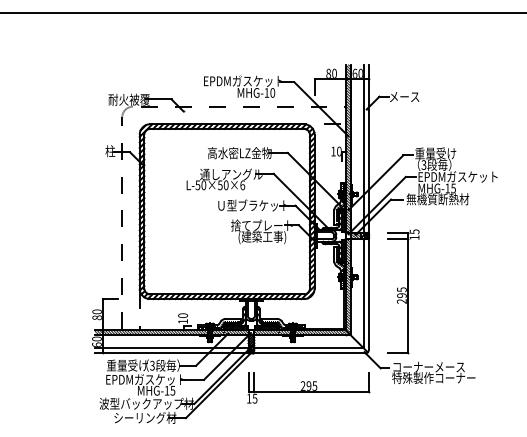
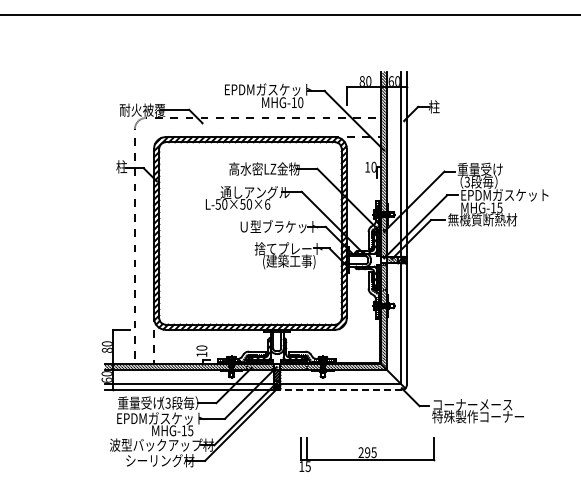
text: (404, 96) -> (445, 106), メース -> 柱
part: (403, 292) -> (444, 322), removed
line: (308, 353) -> (340, 389), solid -> dashed
part: (308, 387) -> (367, 454), moved

